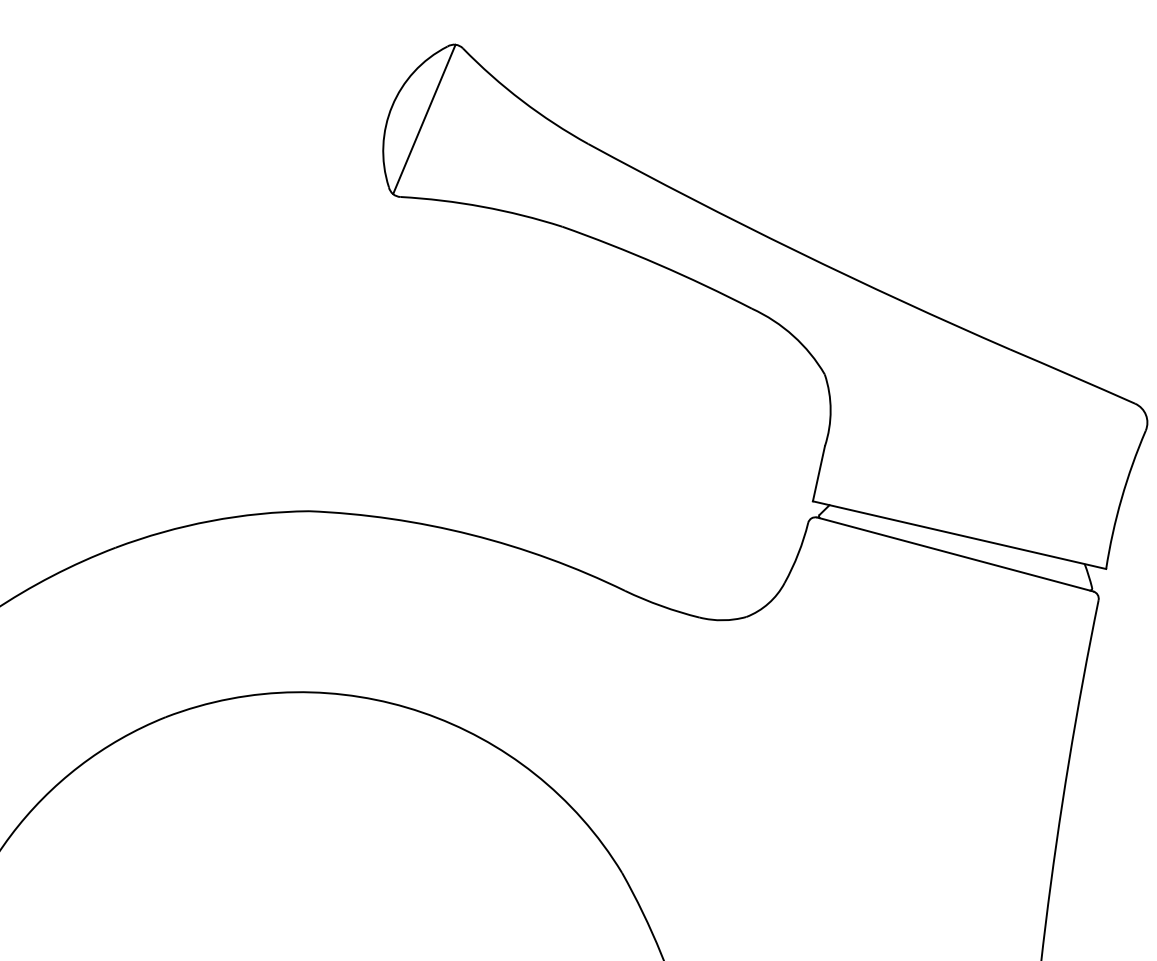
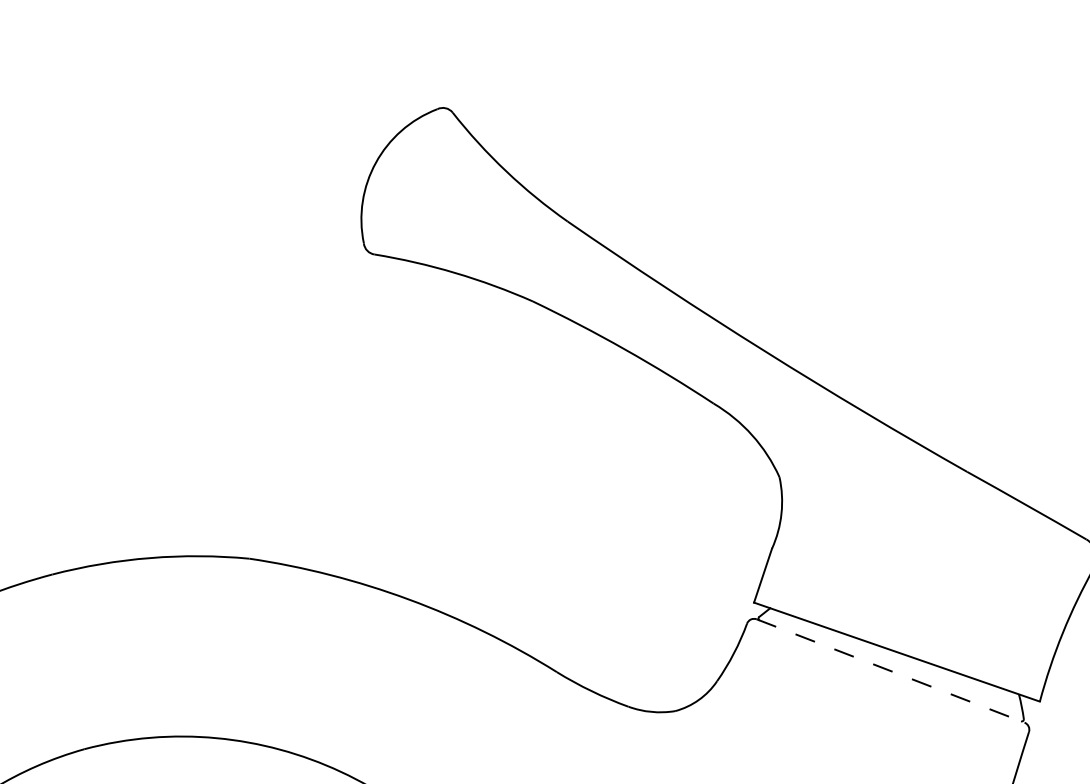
line: (424, 119) -> (406, 179), removed
line: (955, 554) -> (890, 671), solid -> dashed

